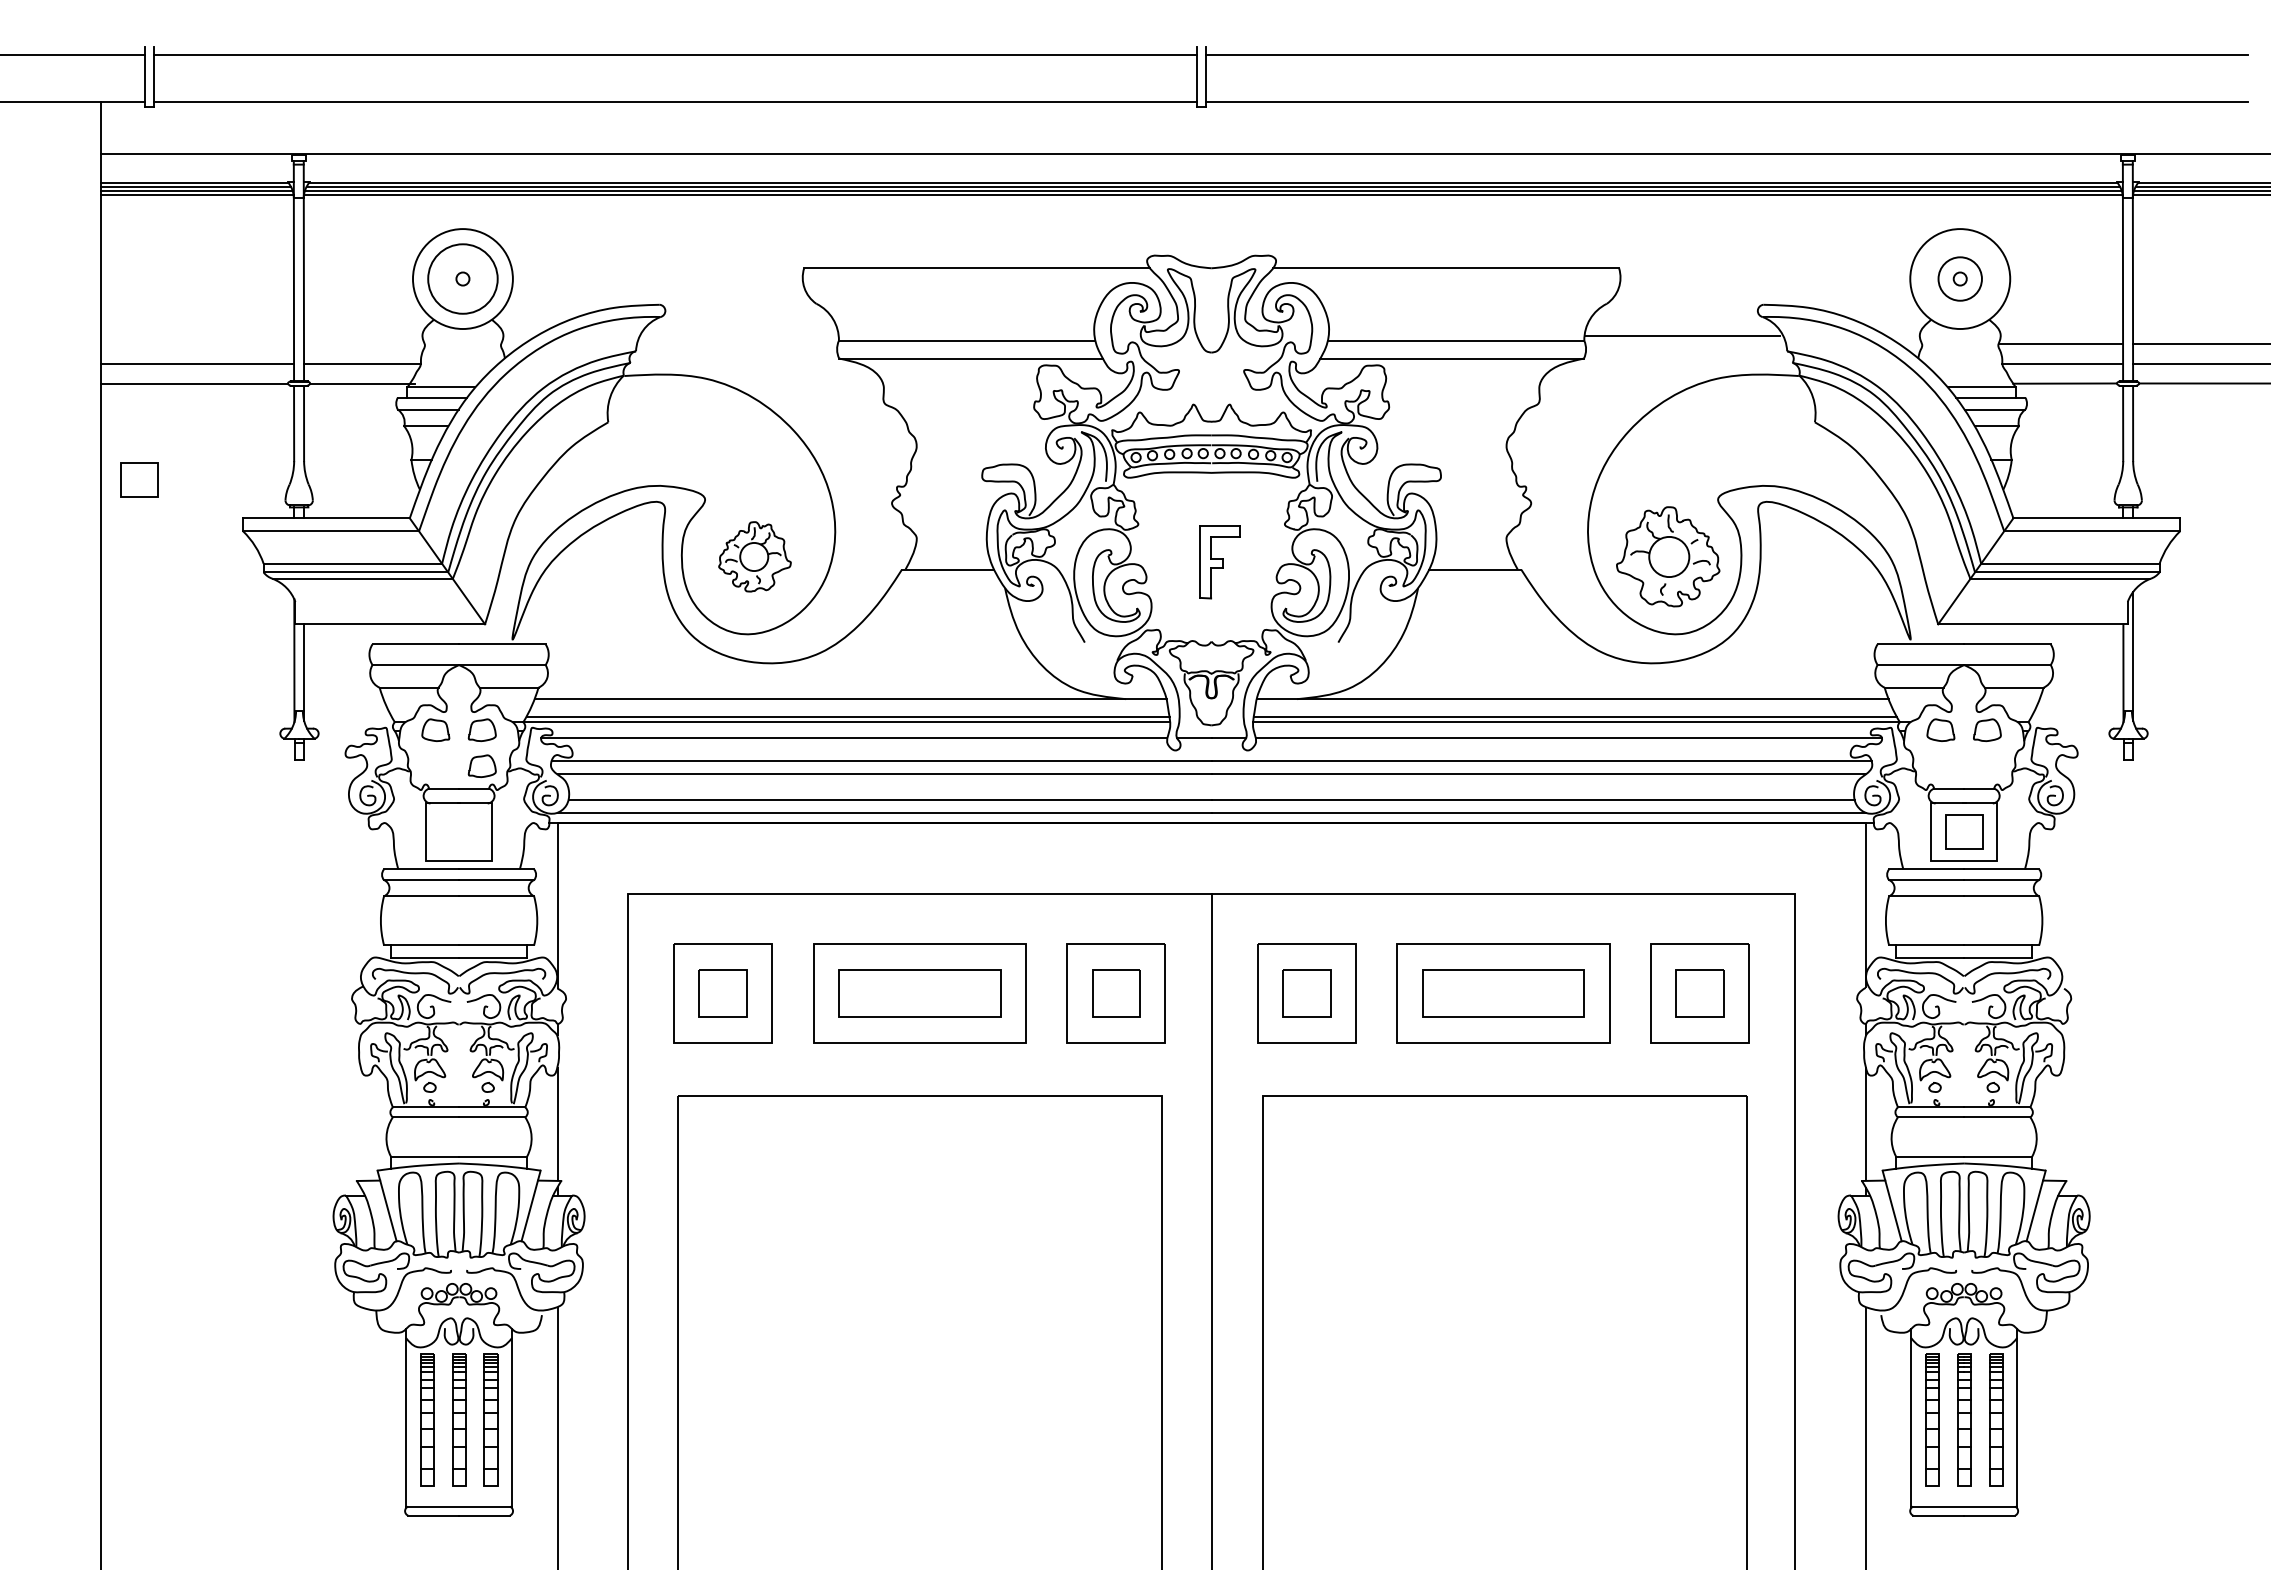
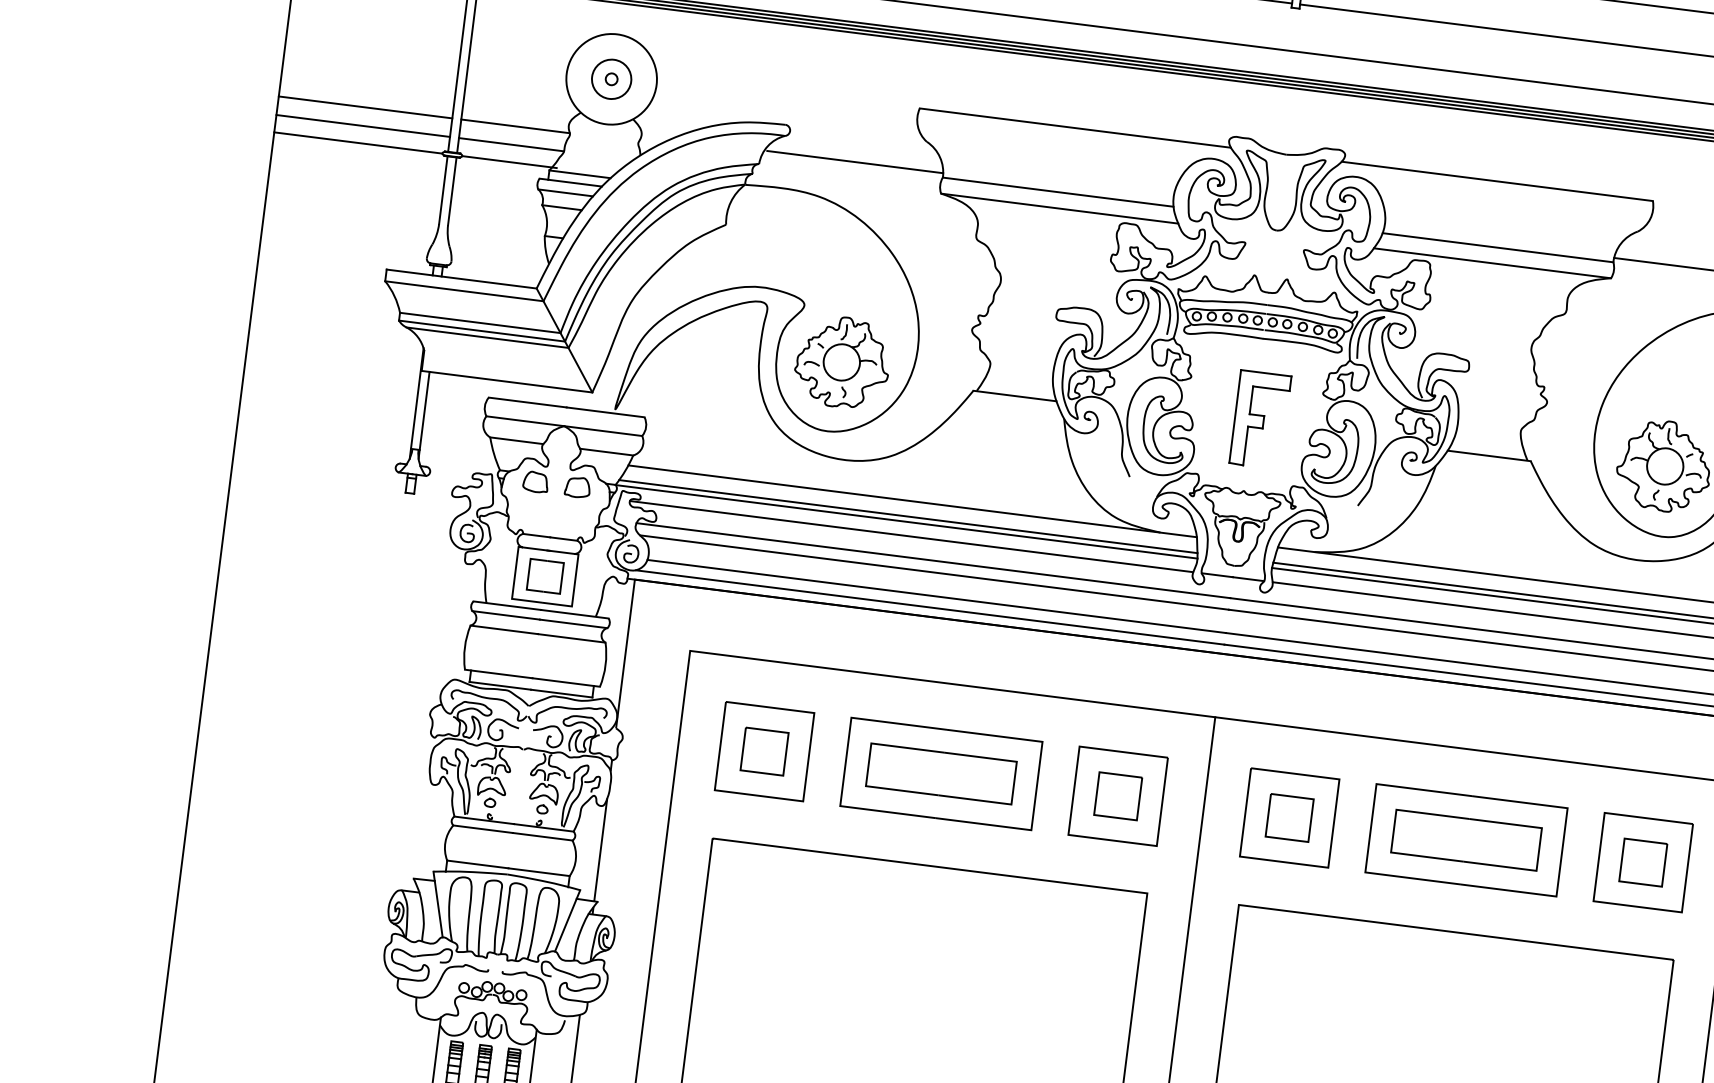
circle: (462, 278) -> (611, 78), size x0.62
line: (740, 335) -> (854, 161), added
line: (197, 343) -> (365, 107), added
line: (363, 343) -> (514, 126), added
part: (139, 479) -> (545, 575), moved
part: (754, 556) -> (842, 362), size x1.43
part: (1219, 561) -> (1260, 419), size x1.43
curve: (481, 757) -> (573, 511), removed

